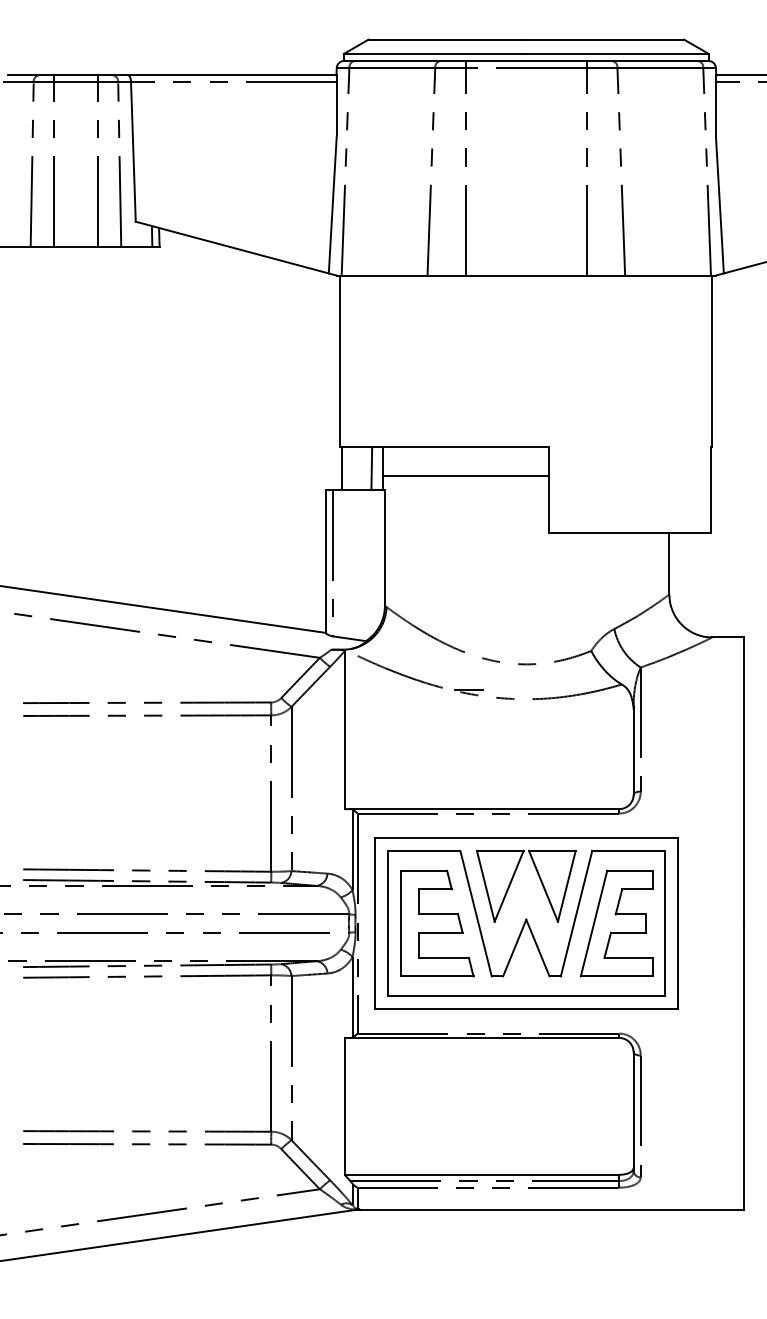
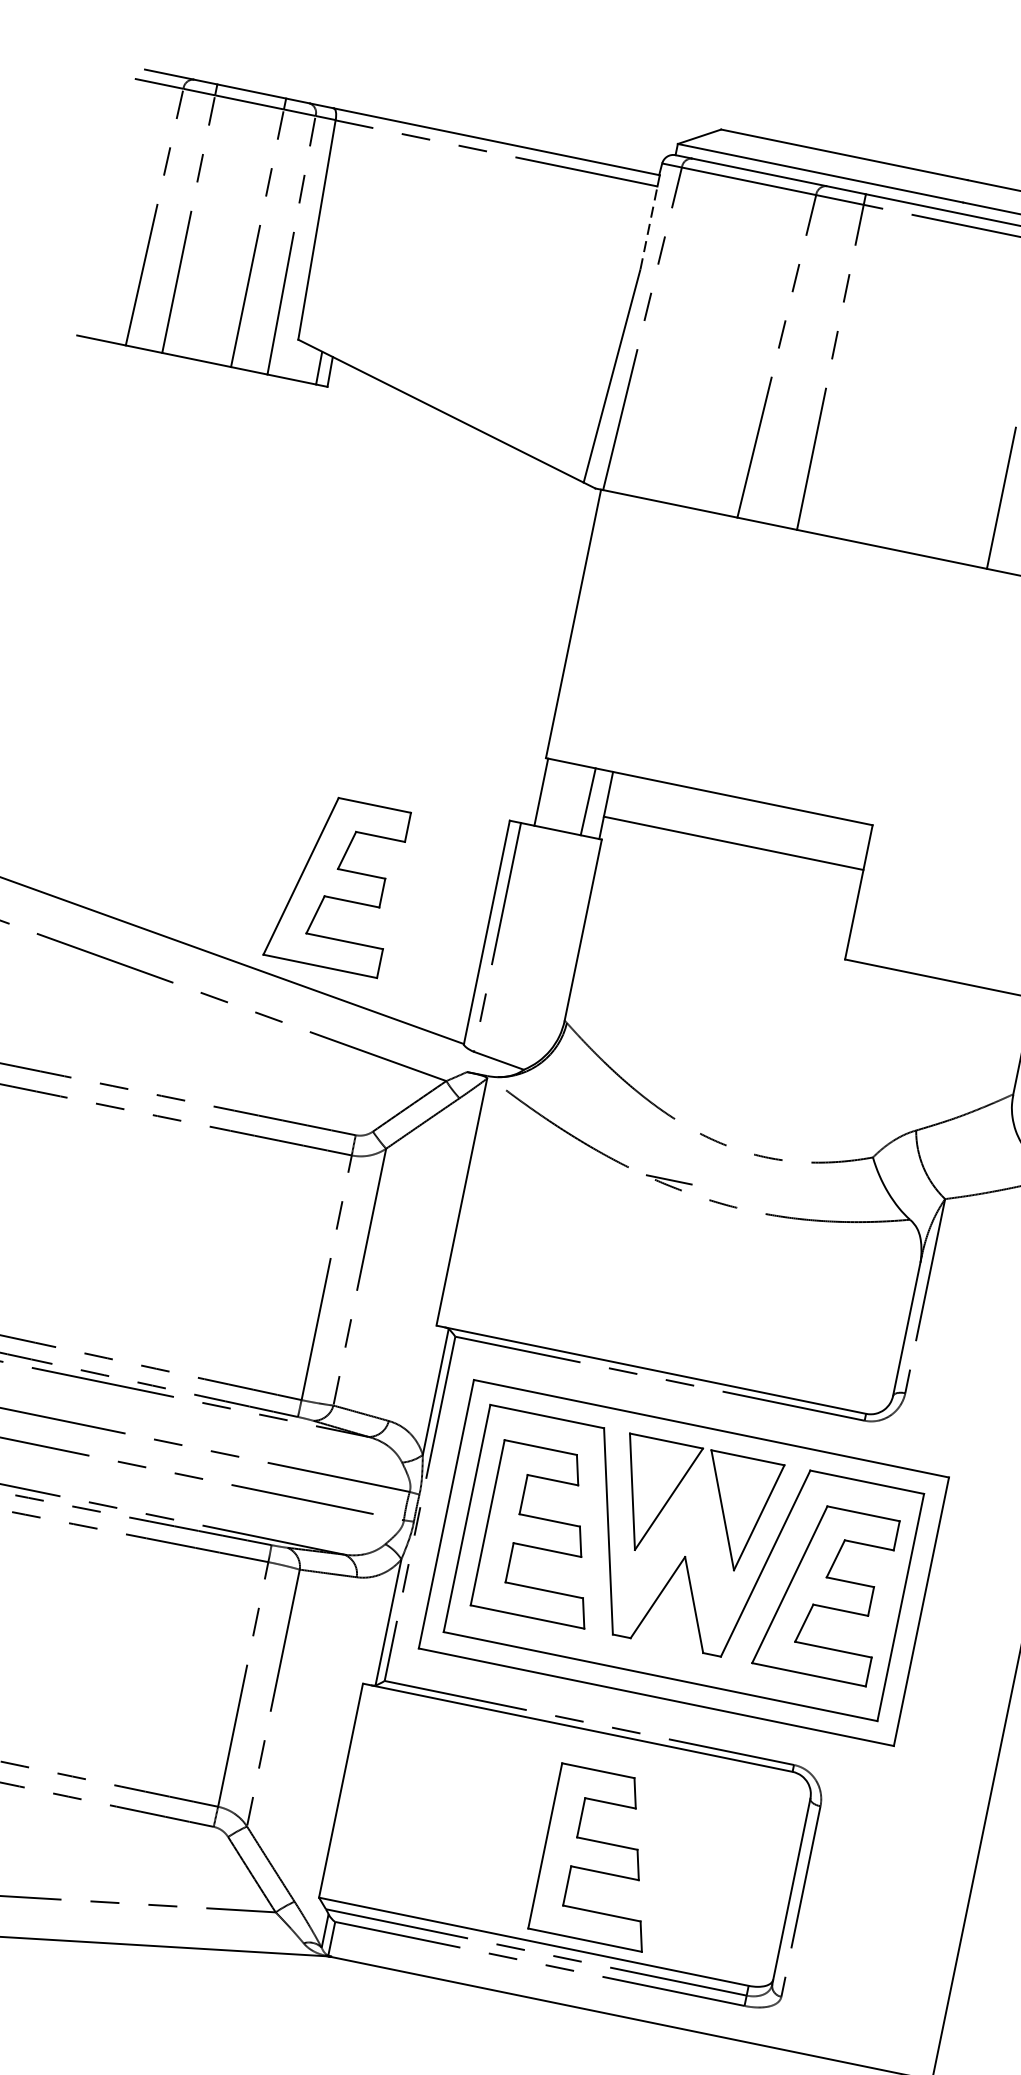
line: (336, 108) -> (648, 227), solid -> dashed
part: (227, 550) -> (336, 883), added
part: (513, 1114) -> (602, 1857), added

